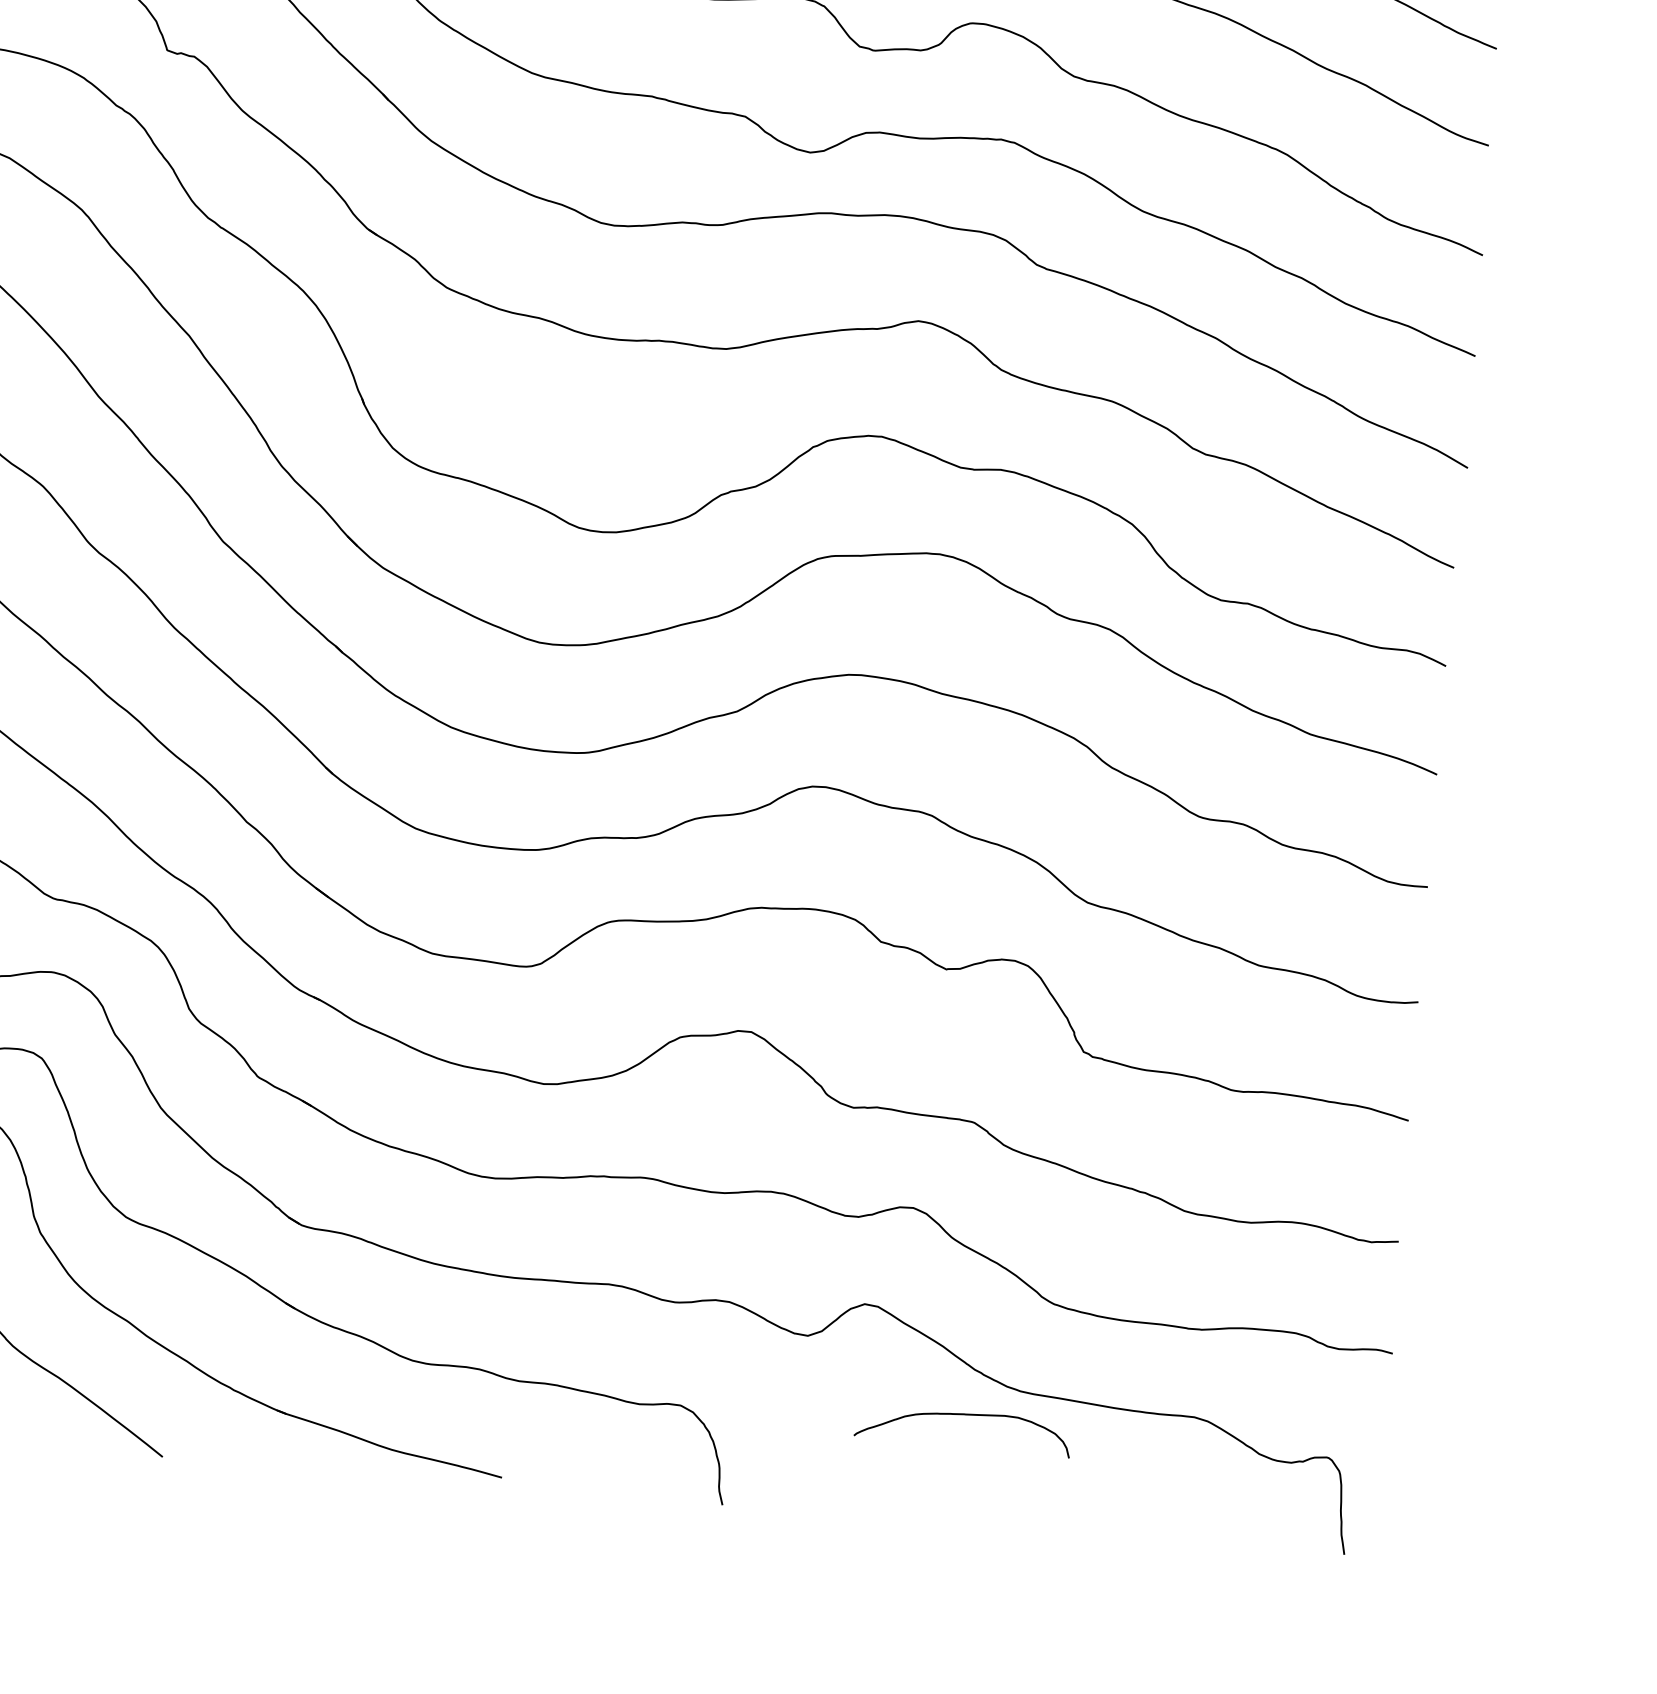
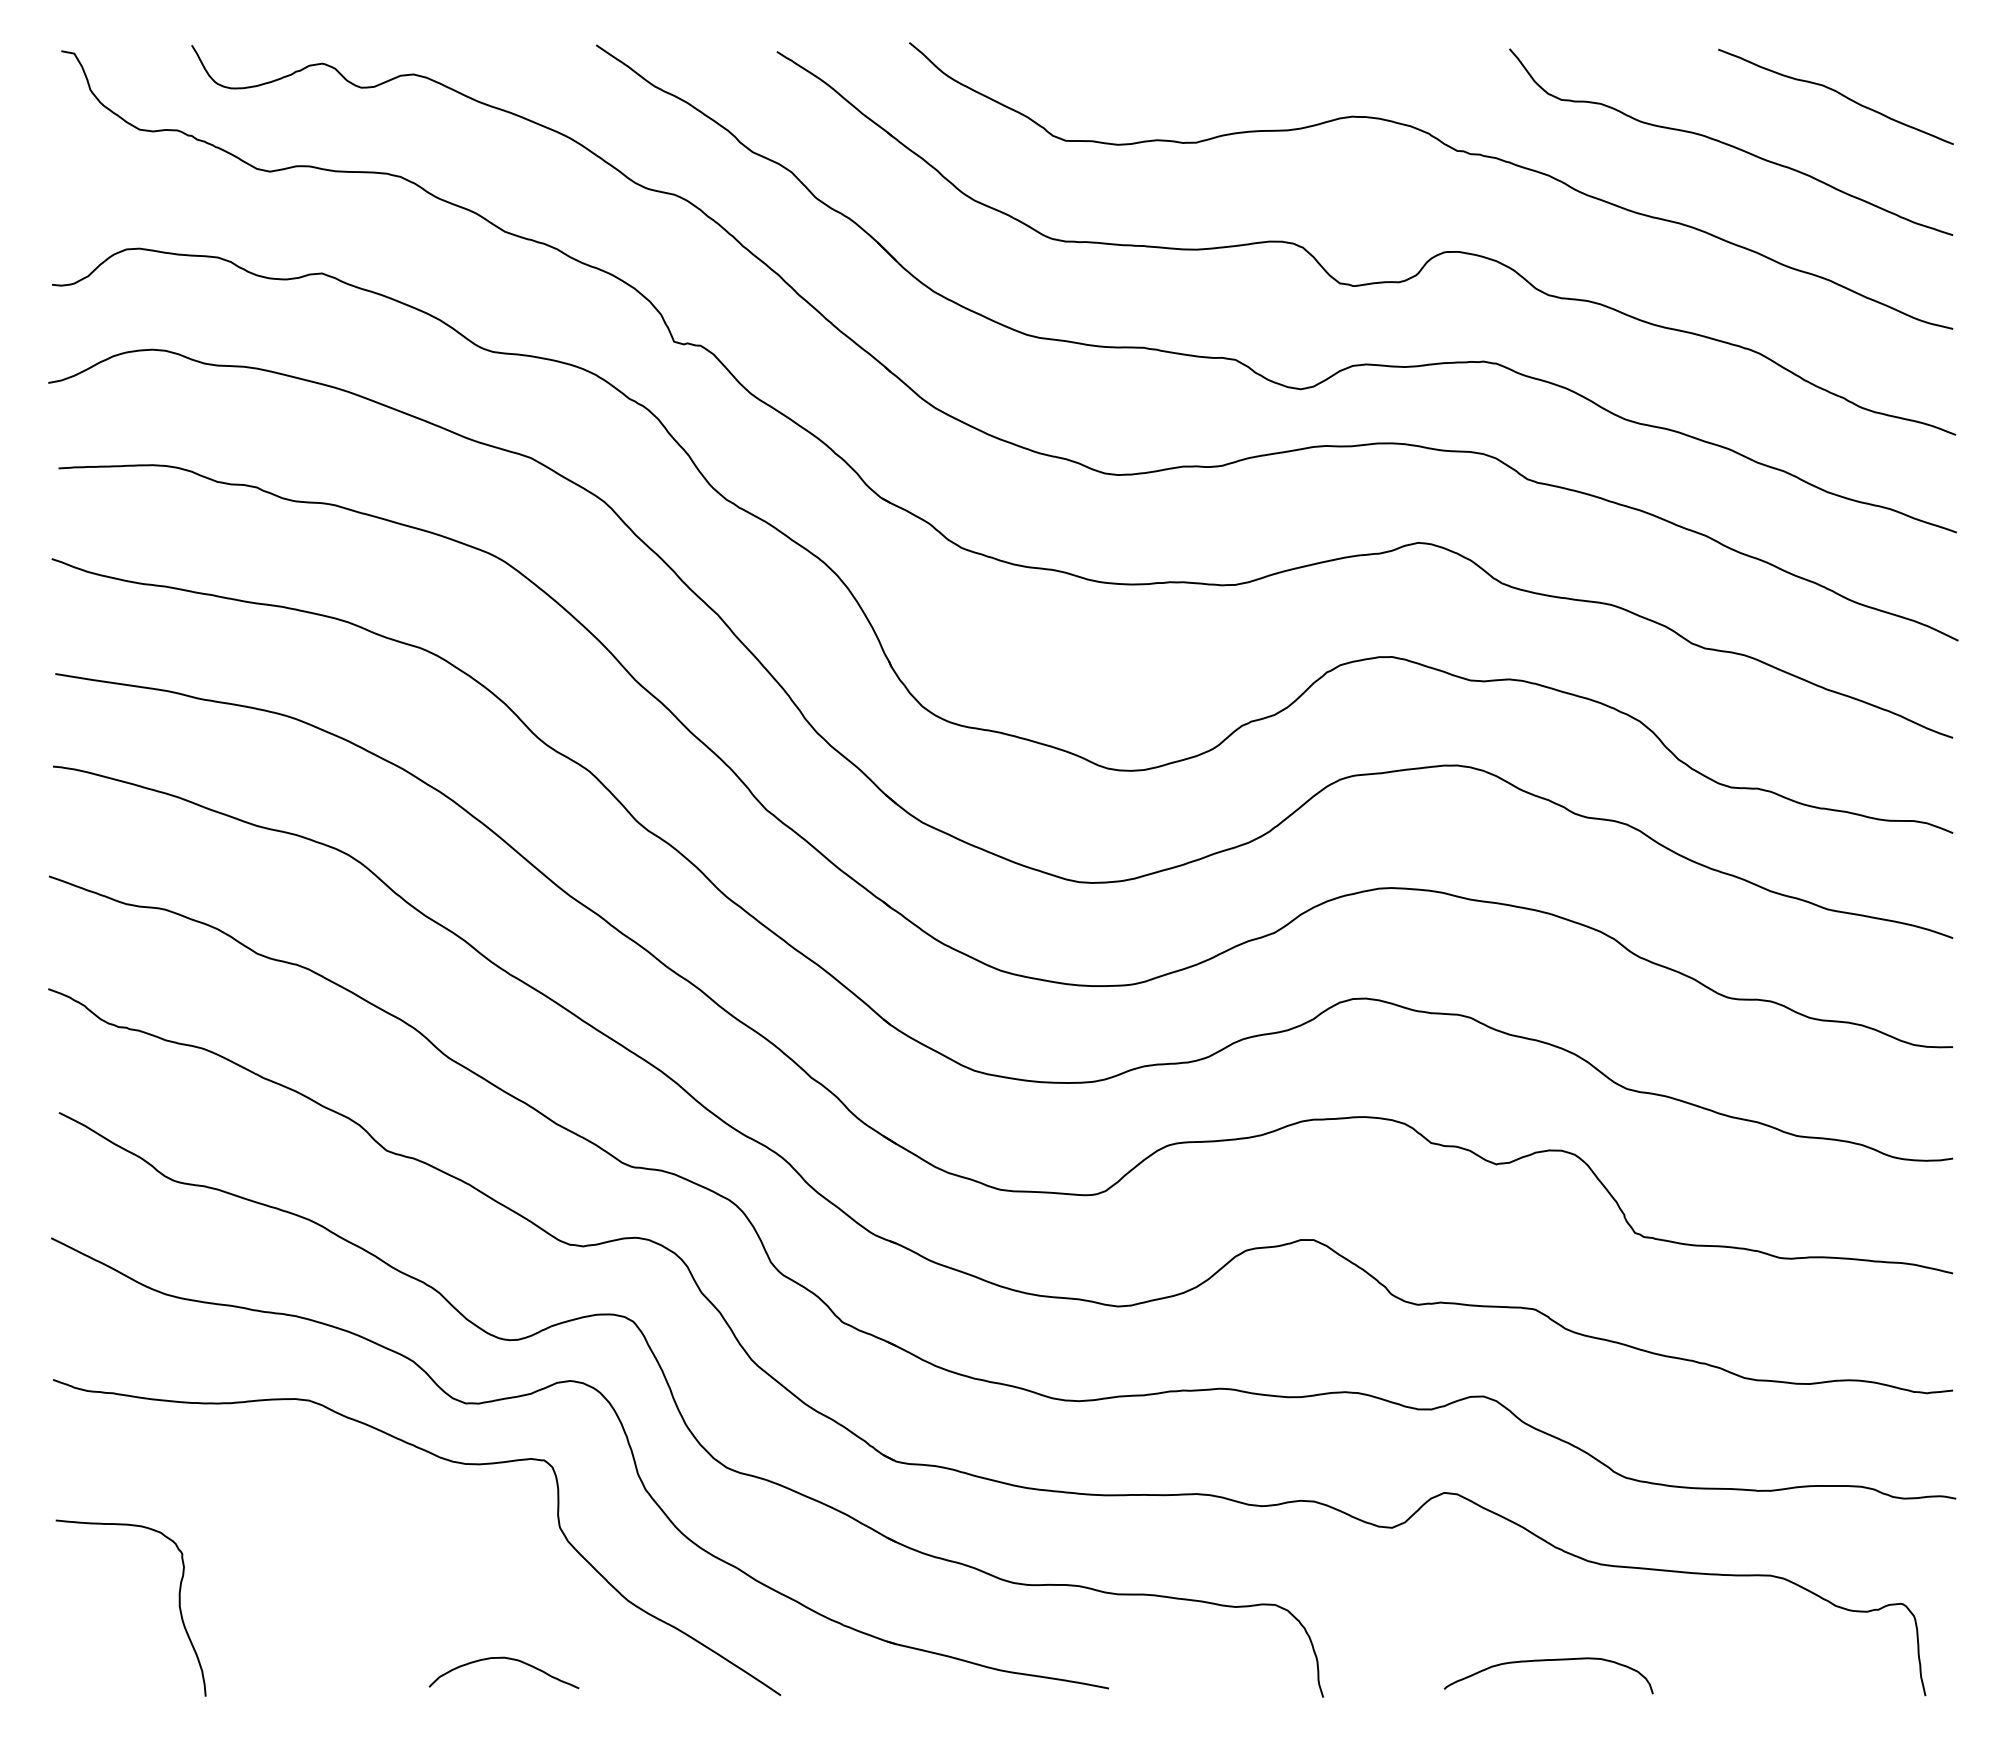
curve: (960, 1415) -> (1545, 1661), moved

